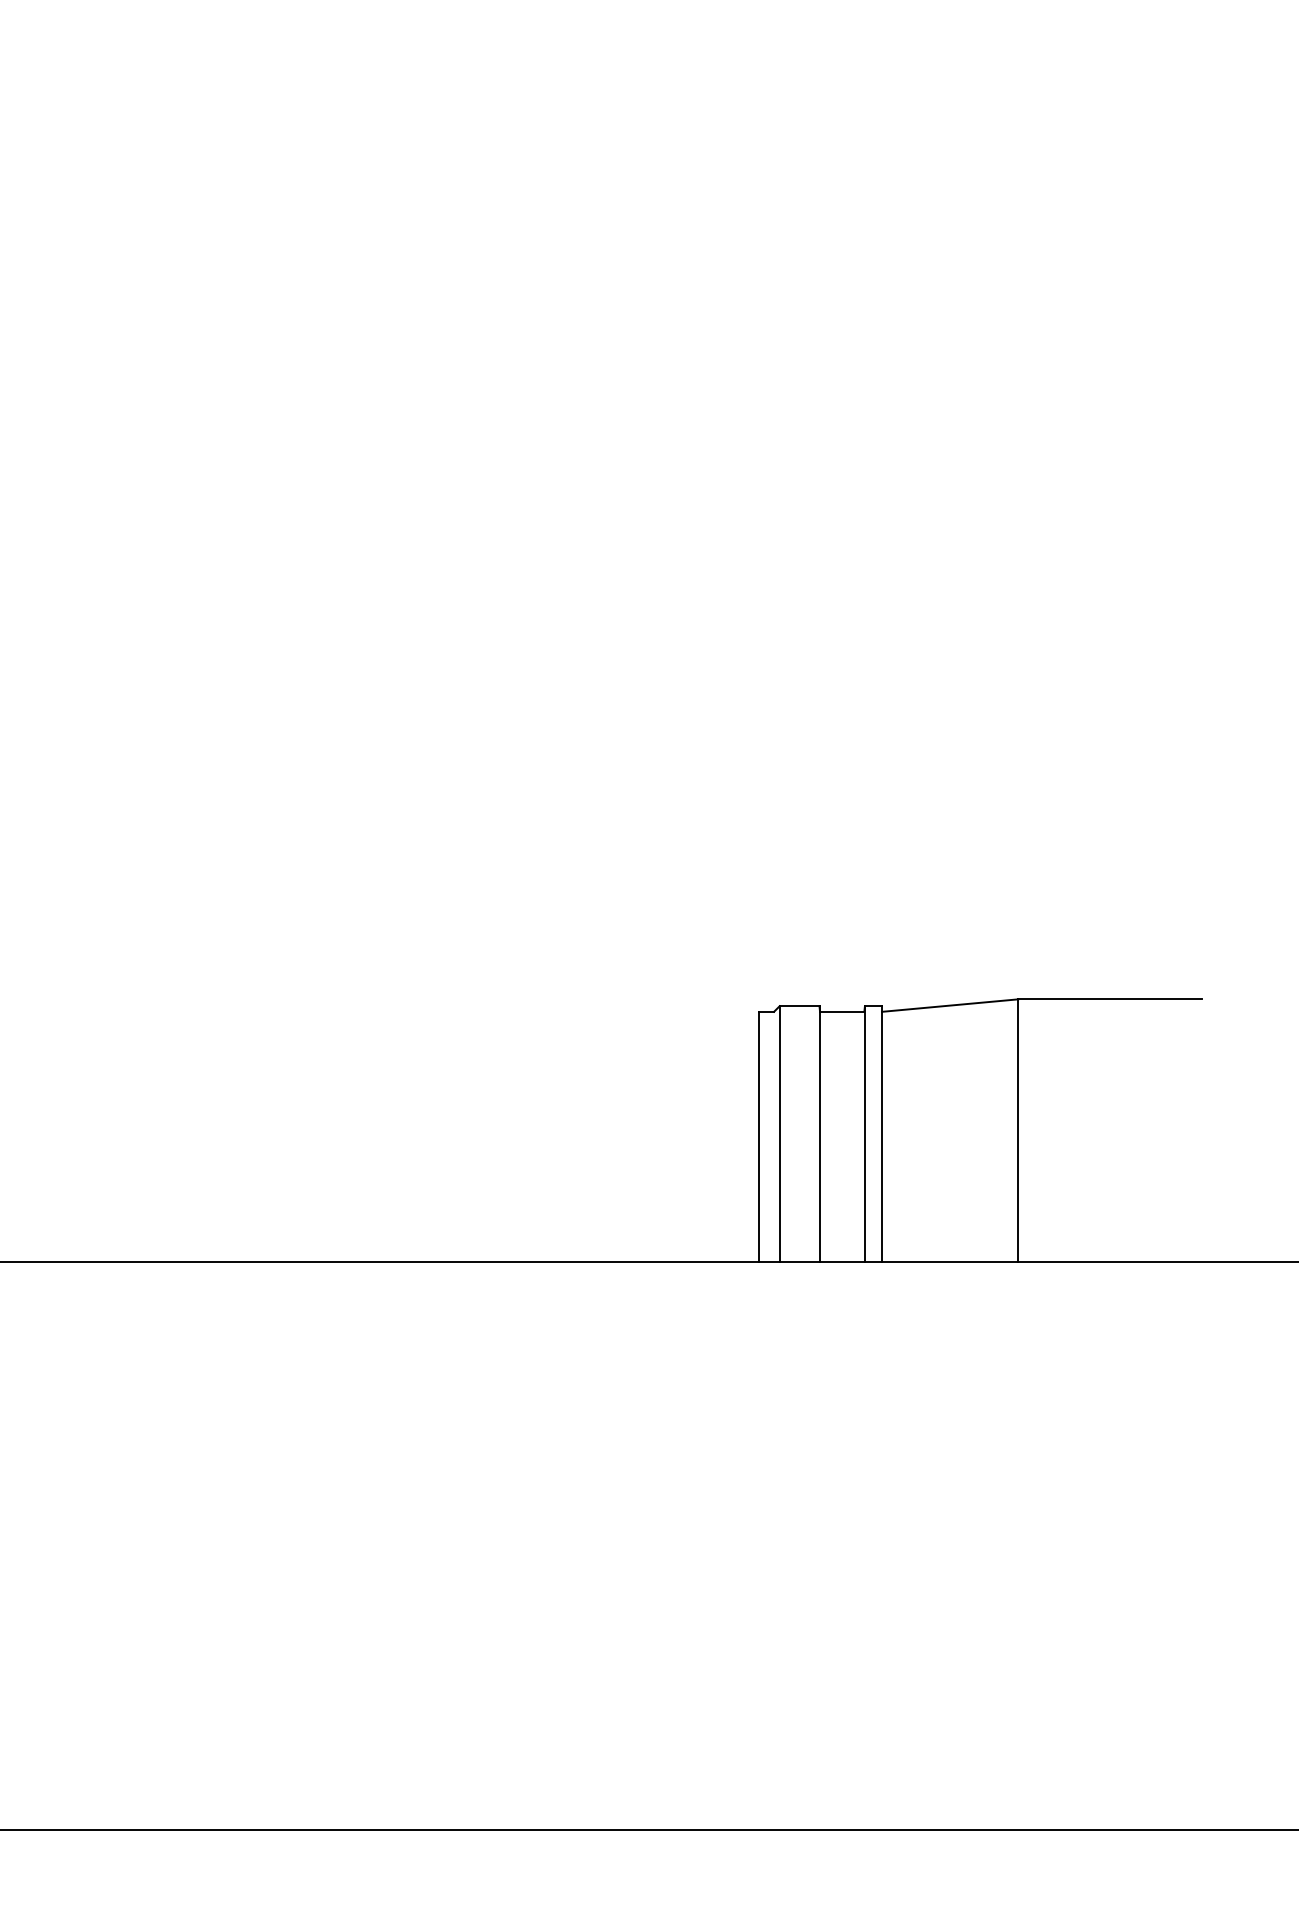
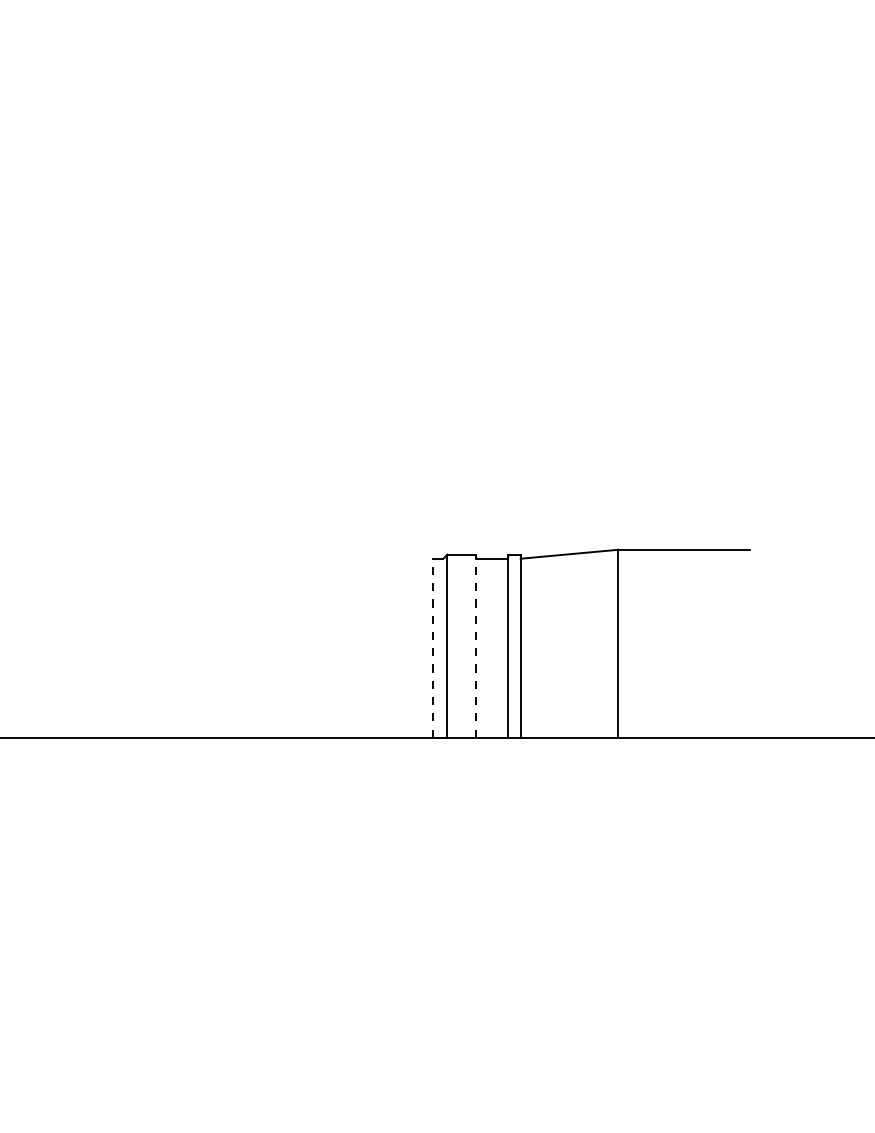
line: (819, 1133) -> (475, 645), solid -> dashed
line: (759, 1136) -> (432, 648), solid -> dashed

